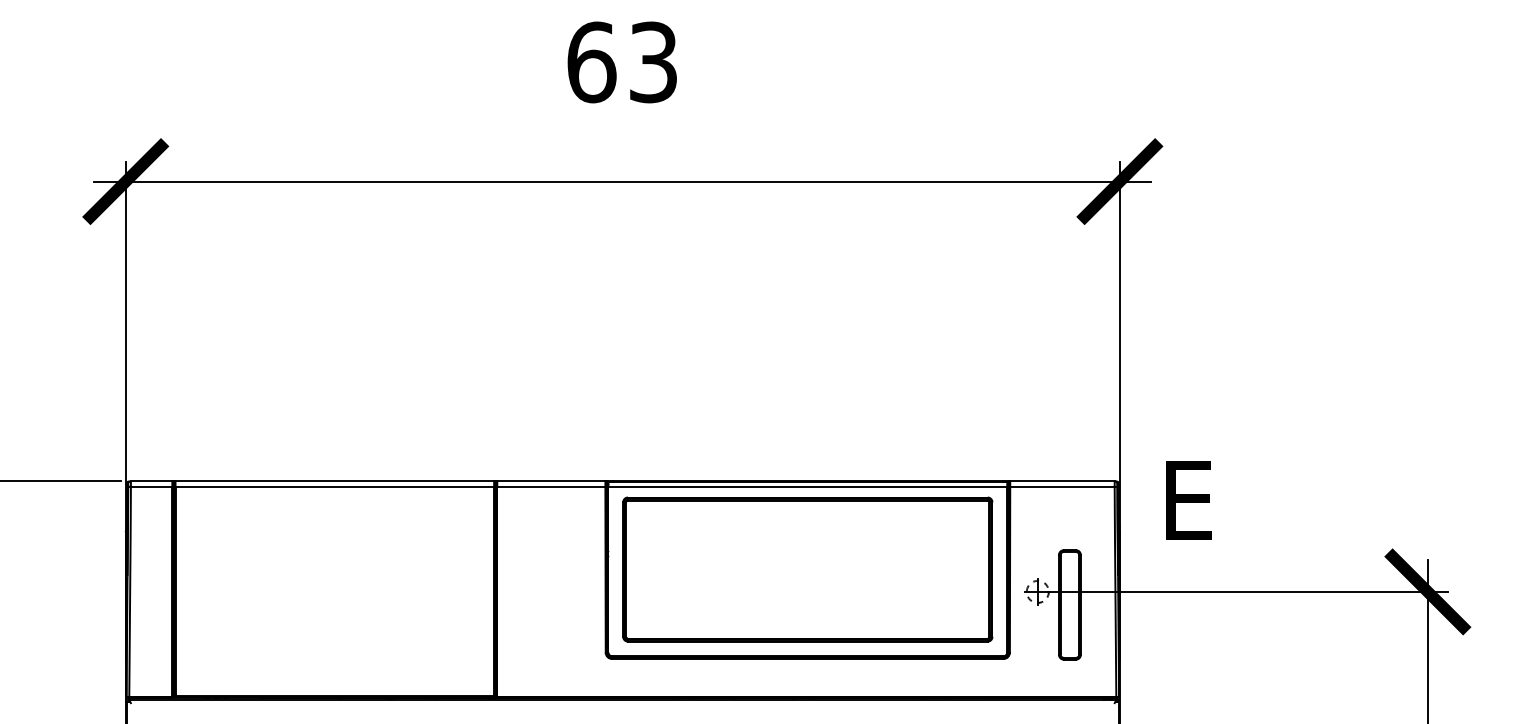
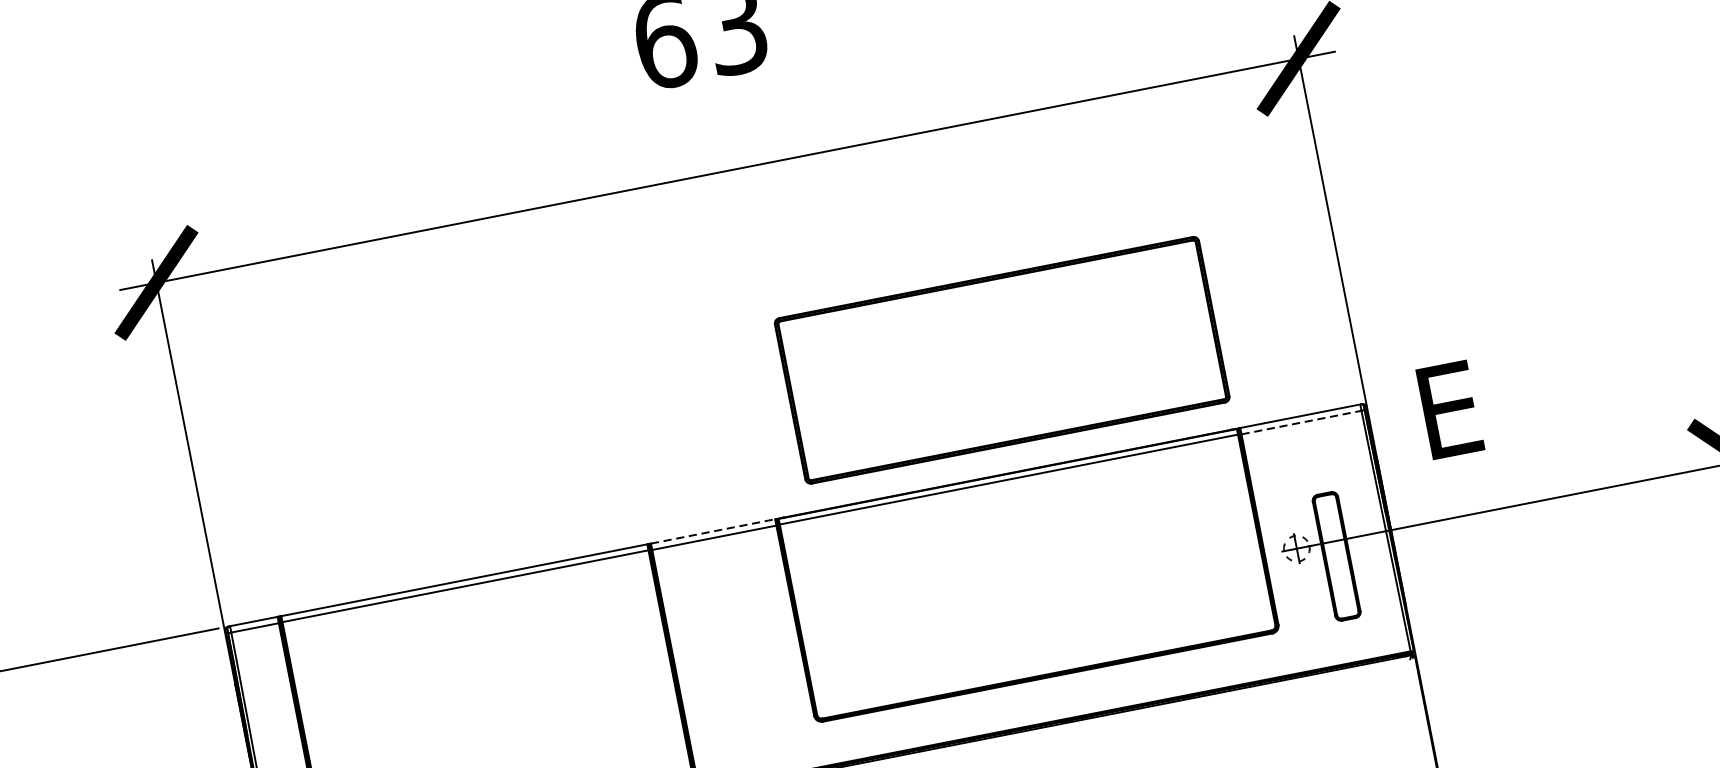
line: (551, 481) -> (713, 531), solid -> dashed
line: (1062, 486) -> (1301, 422), solid -> dashed
part: (807, 569) -> (1001, 360), moved

